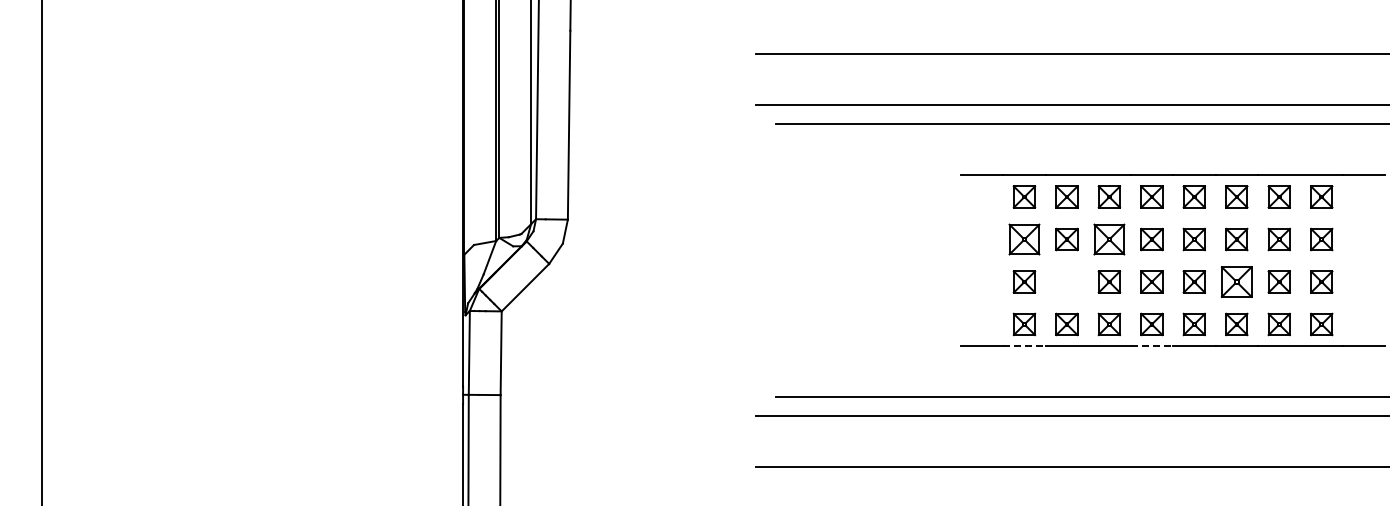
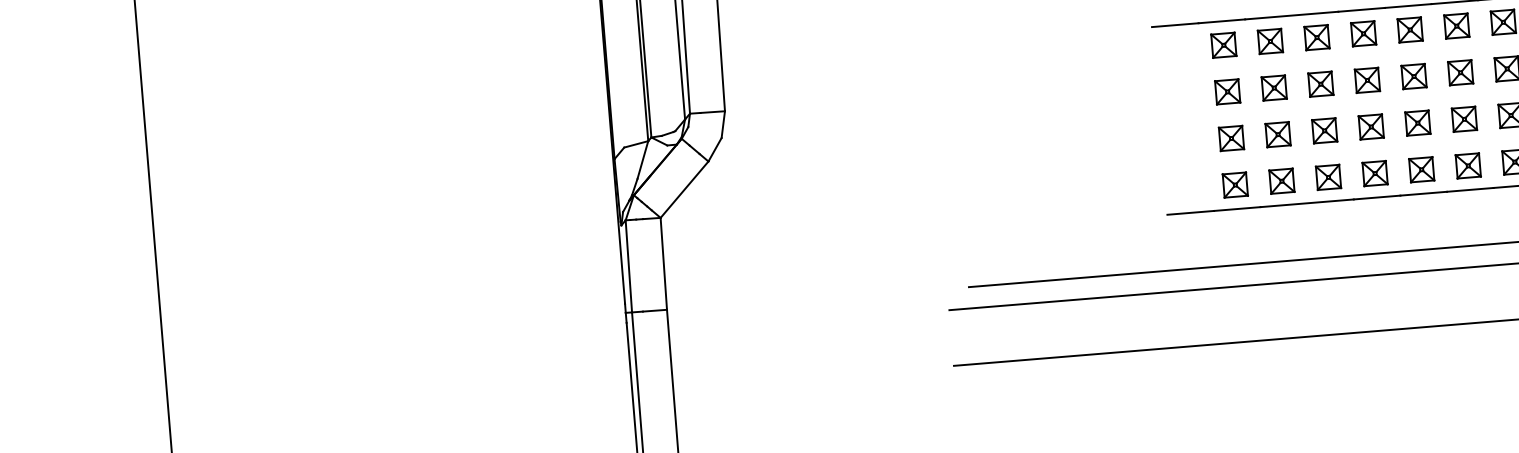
part: (1024, 239) -> (1227, 91), size x0.71
part: (1109, 239) -> (1320, 84), size x0.71
part: (1066, 281) -> (1277, 134), added
part: (1236, 281) -> (1464, 118), size x0.71
line: (1024, 346) -> (1237, 209), dashed -> solid
line: (1152, 346) -> (1377, 197), dashed -> solid

